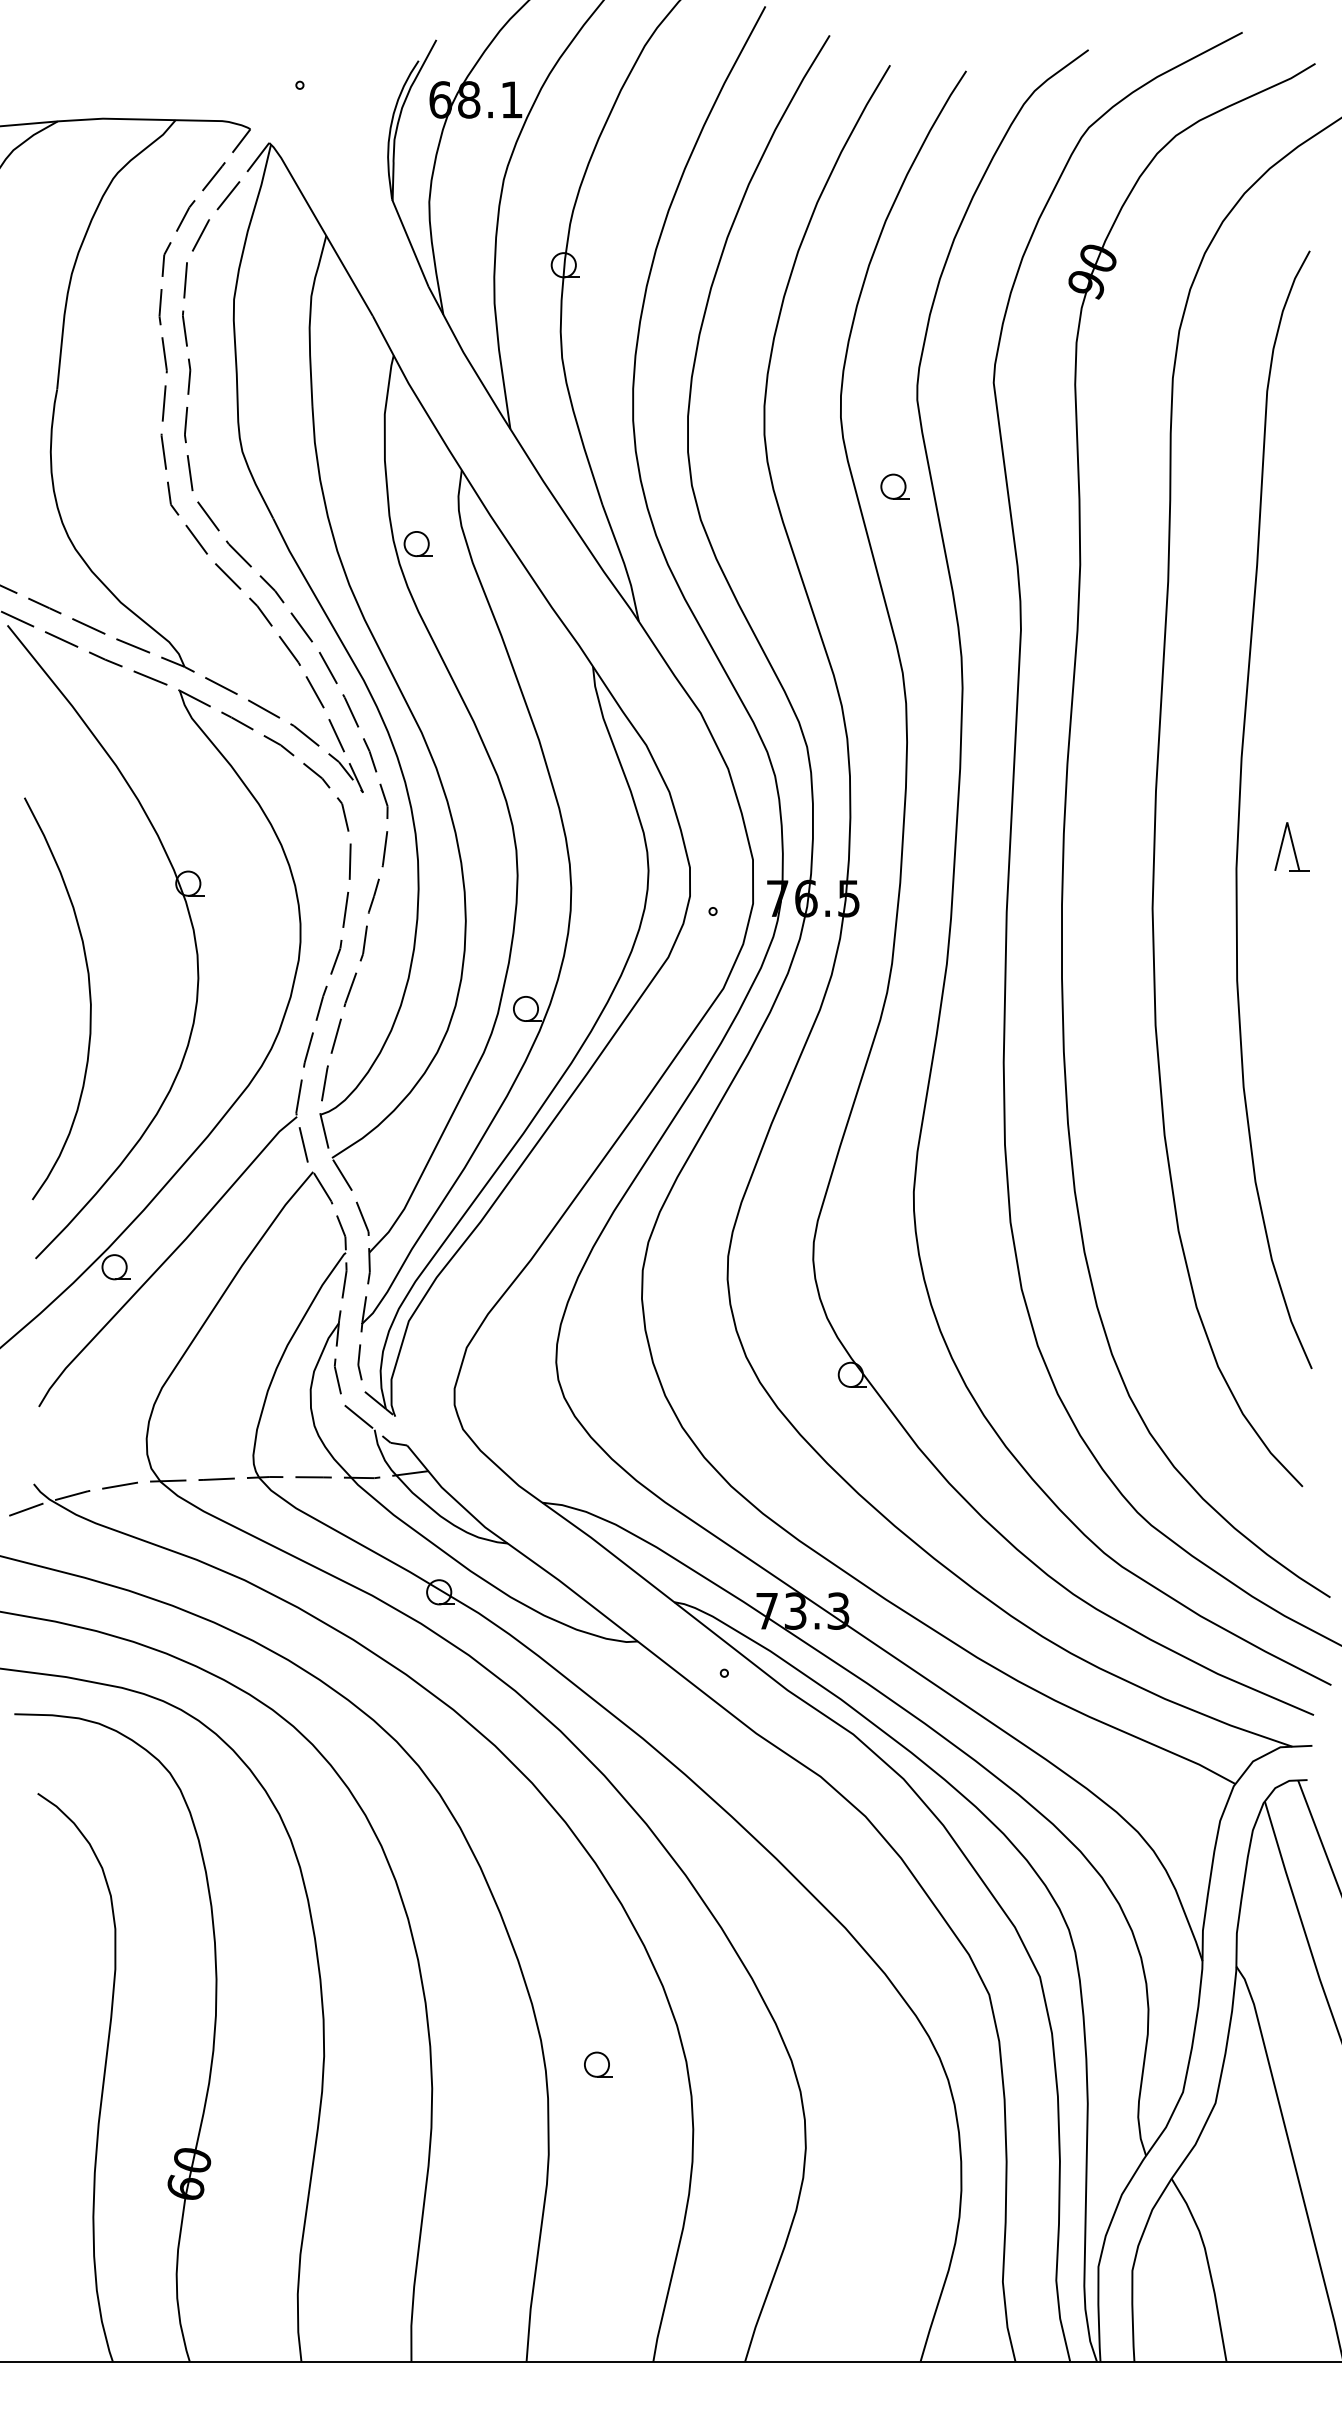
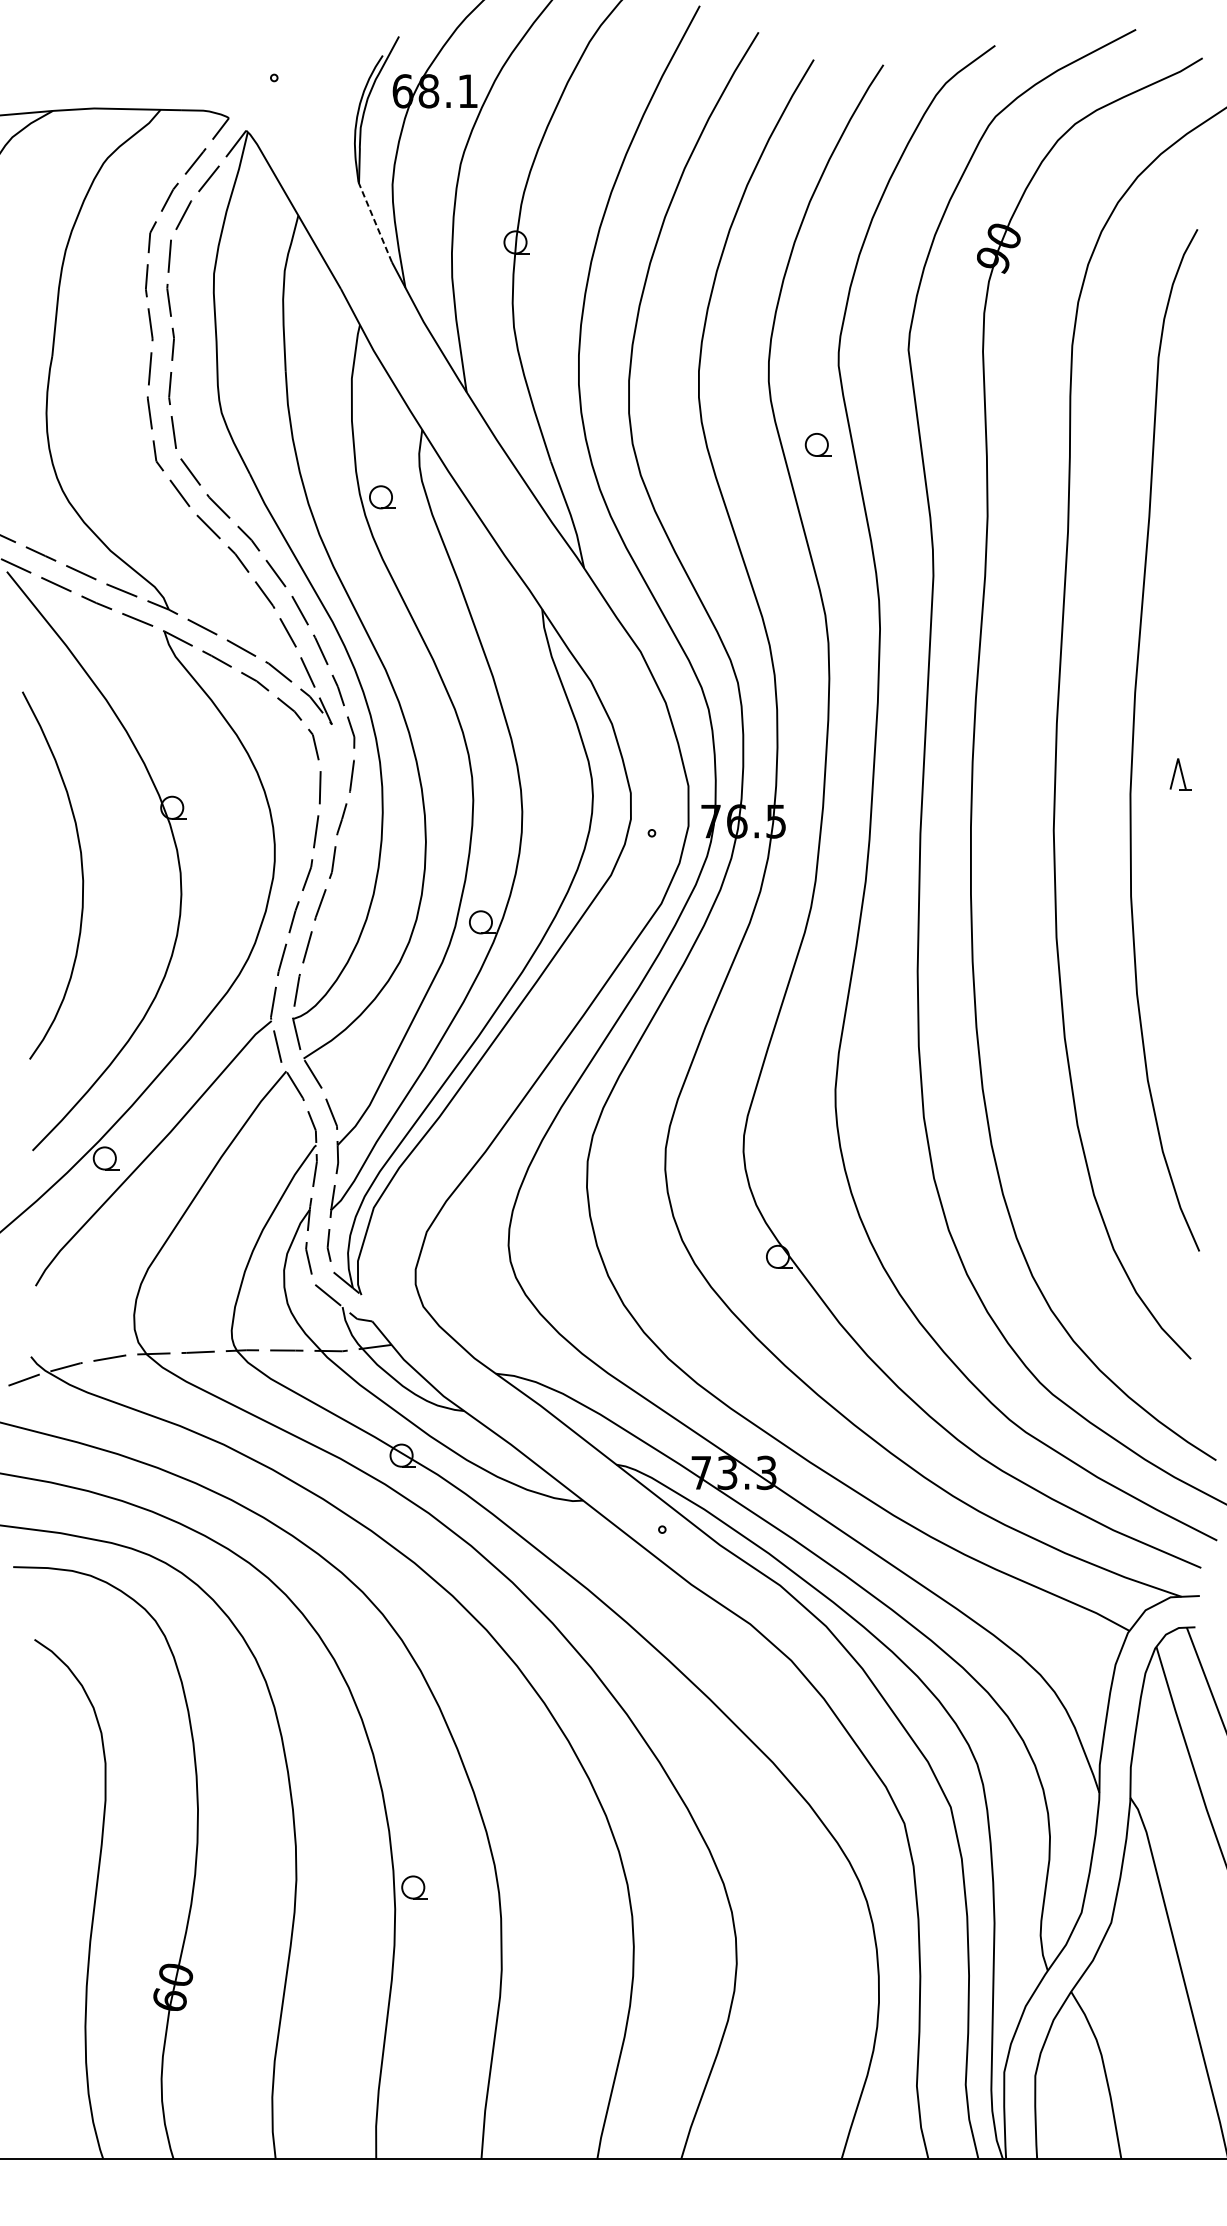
line: (410, 242) -> (375, 221), solid -> dashed
part: (1291, 846) -> (1180, 773), size x0.7
curve: (89, 998) -> (81, 875), moved
part: (598, 2064) -> (414, 1887), moved

